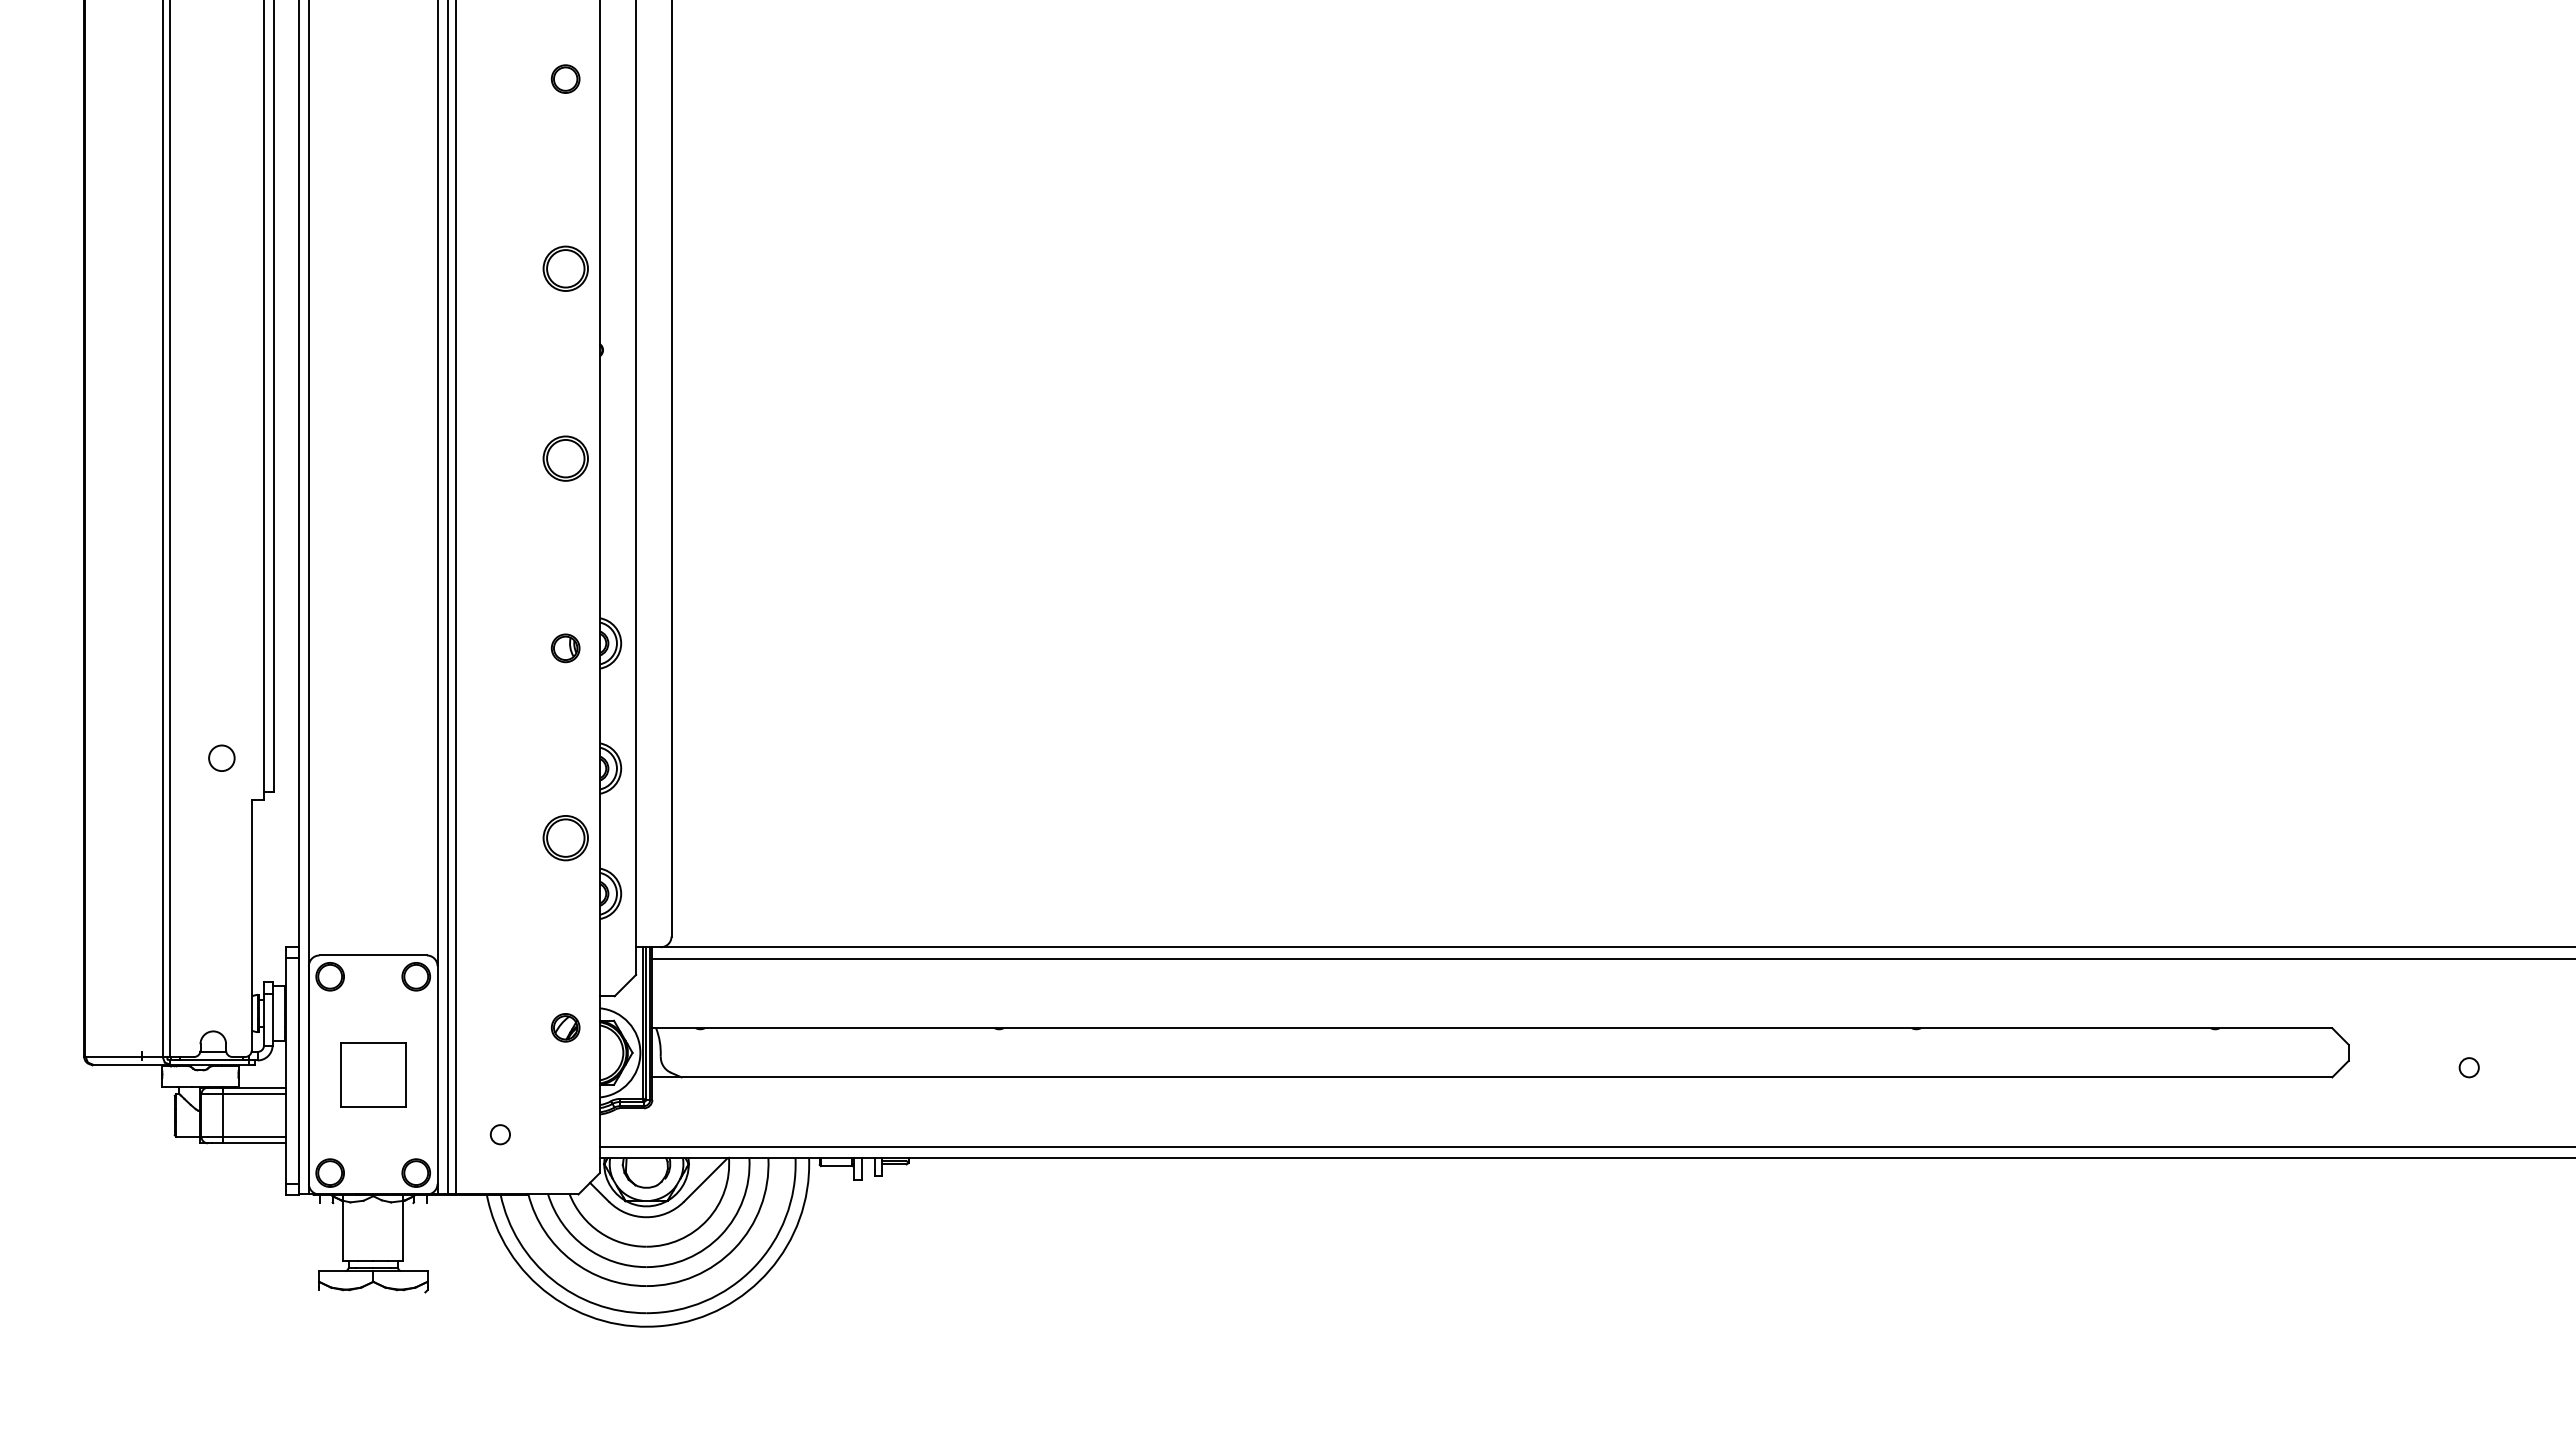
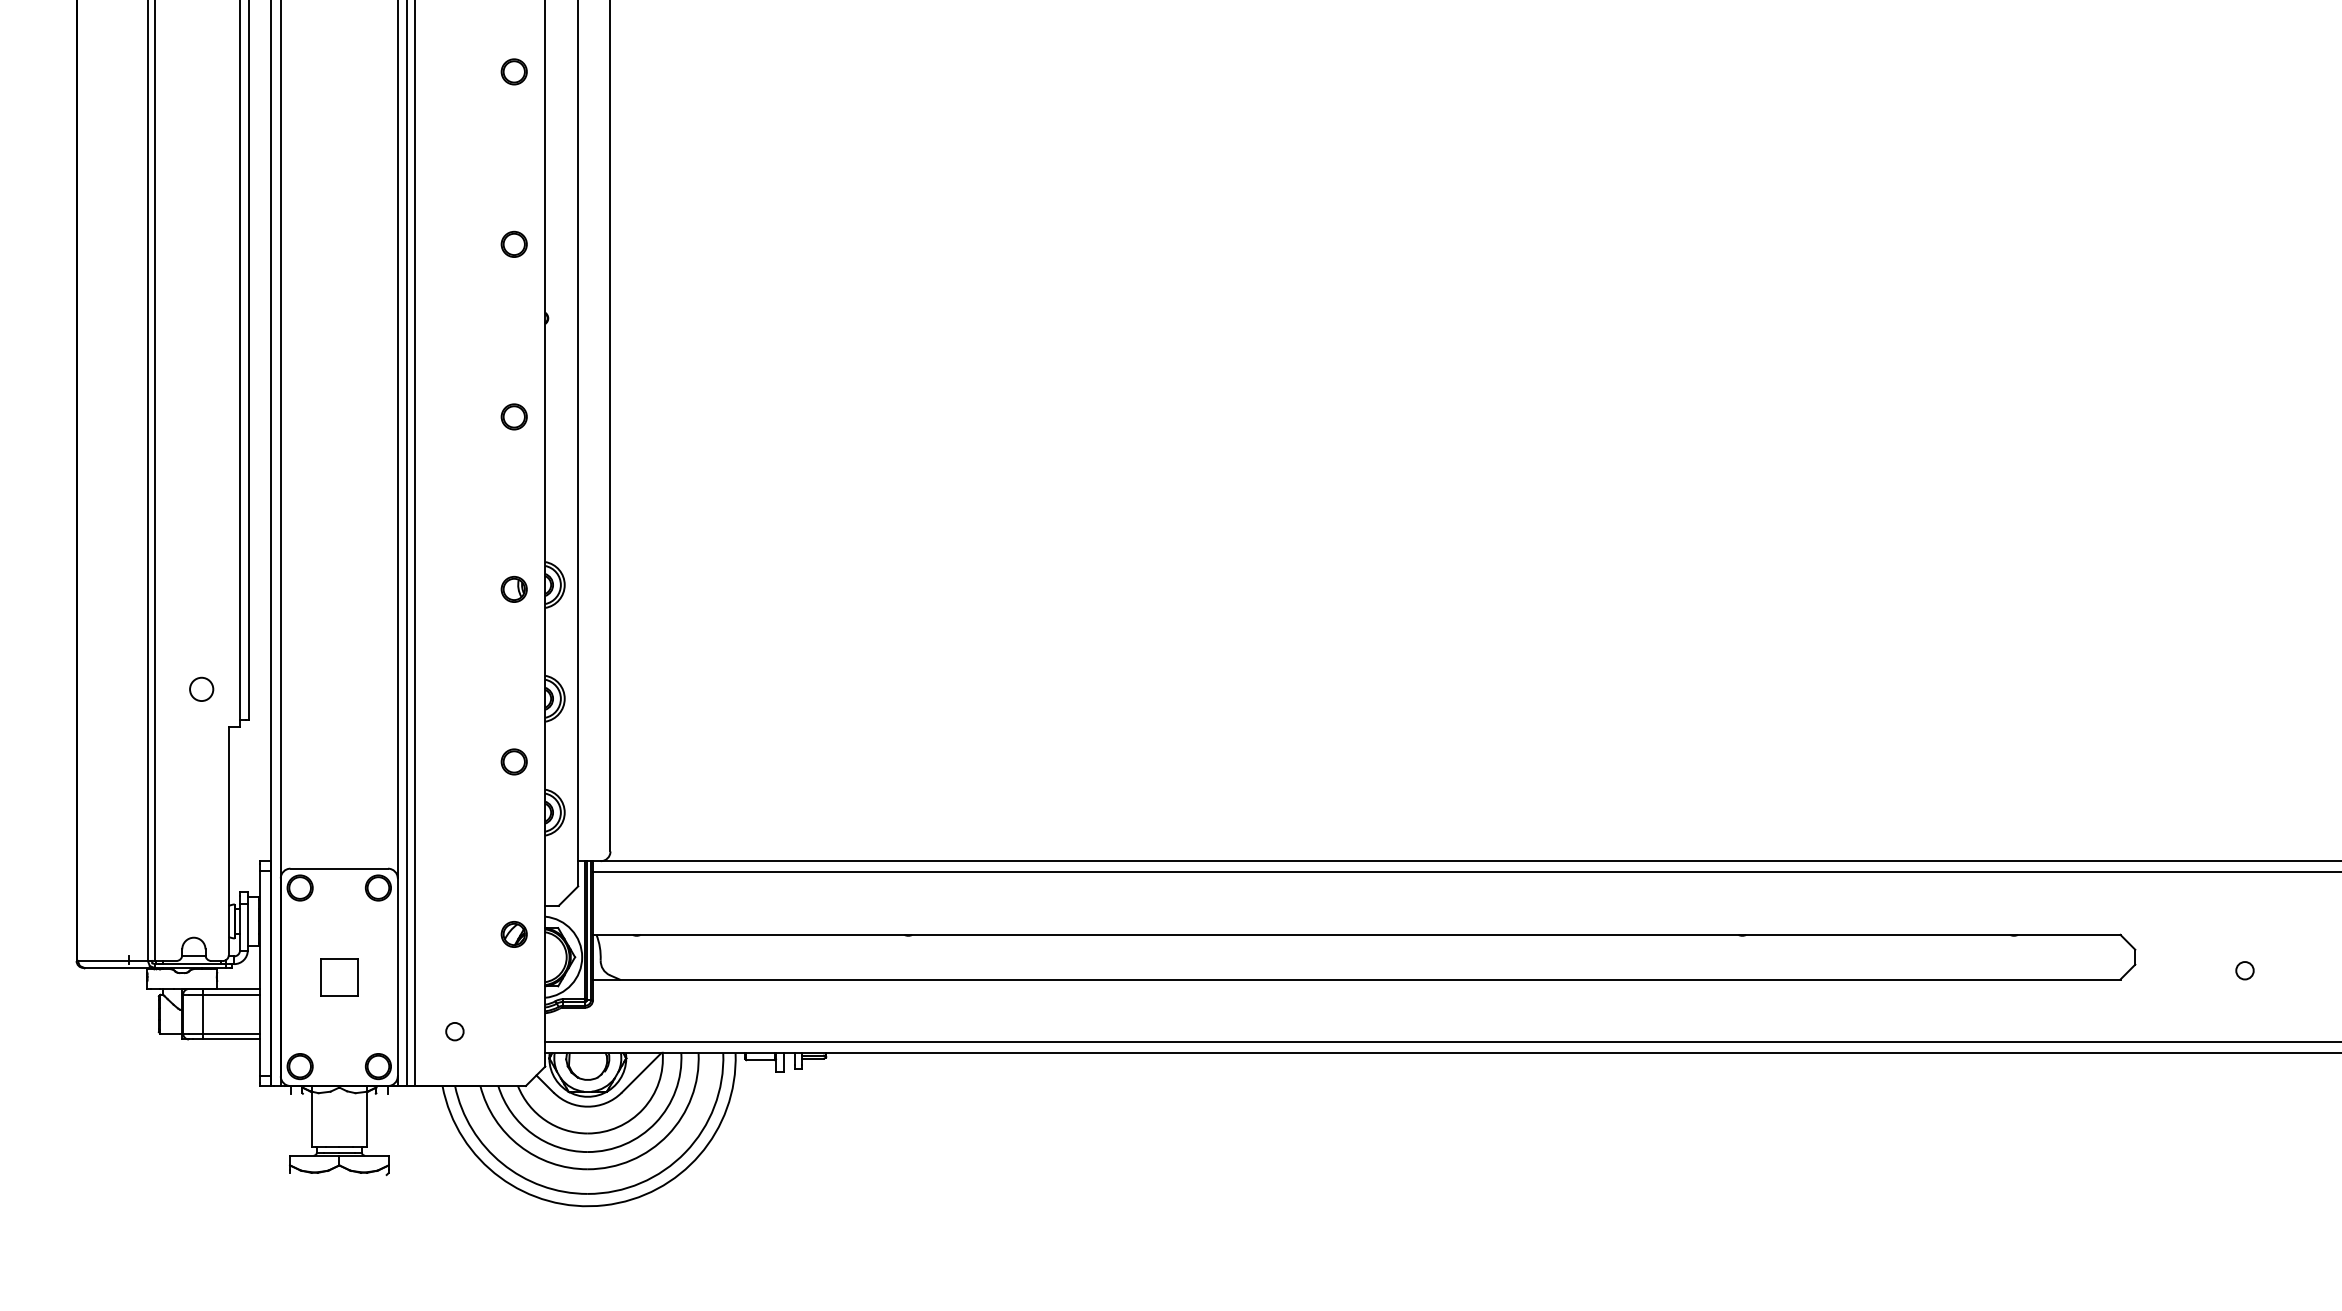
part: (565, 268) -> (514, 244), size x0.62
part: (565, 458) -> (514, 416), size x0.62
part: (565, 837) -> (514, 761), size x0.62
part: (373, 1074) -> (339, 976), size x0.62

